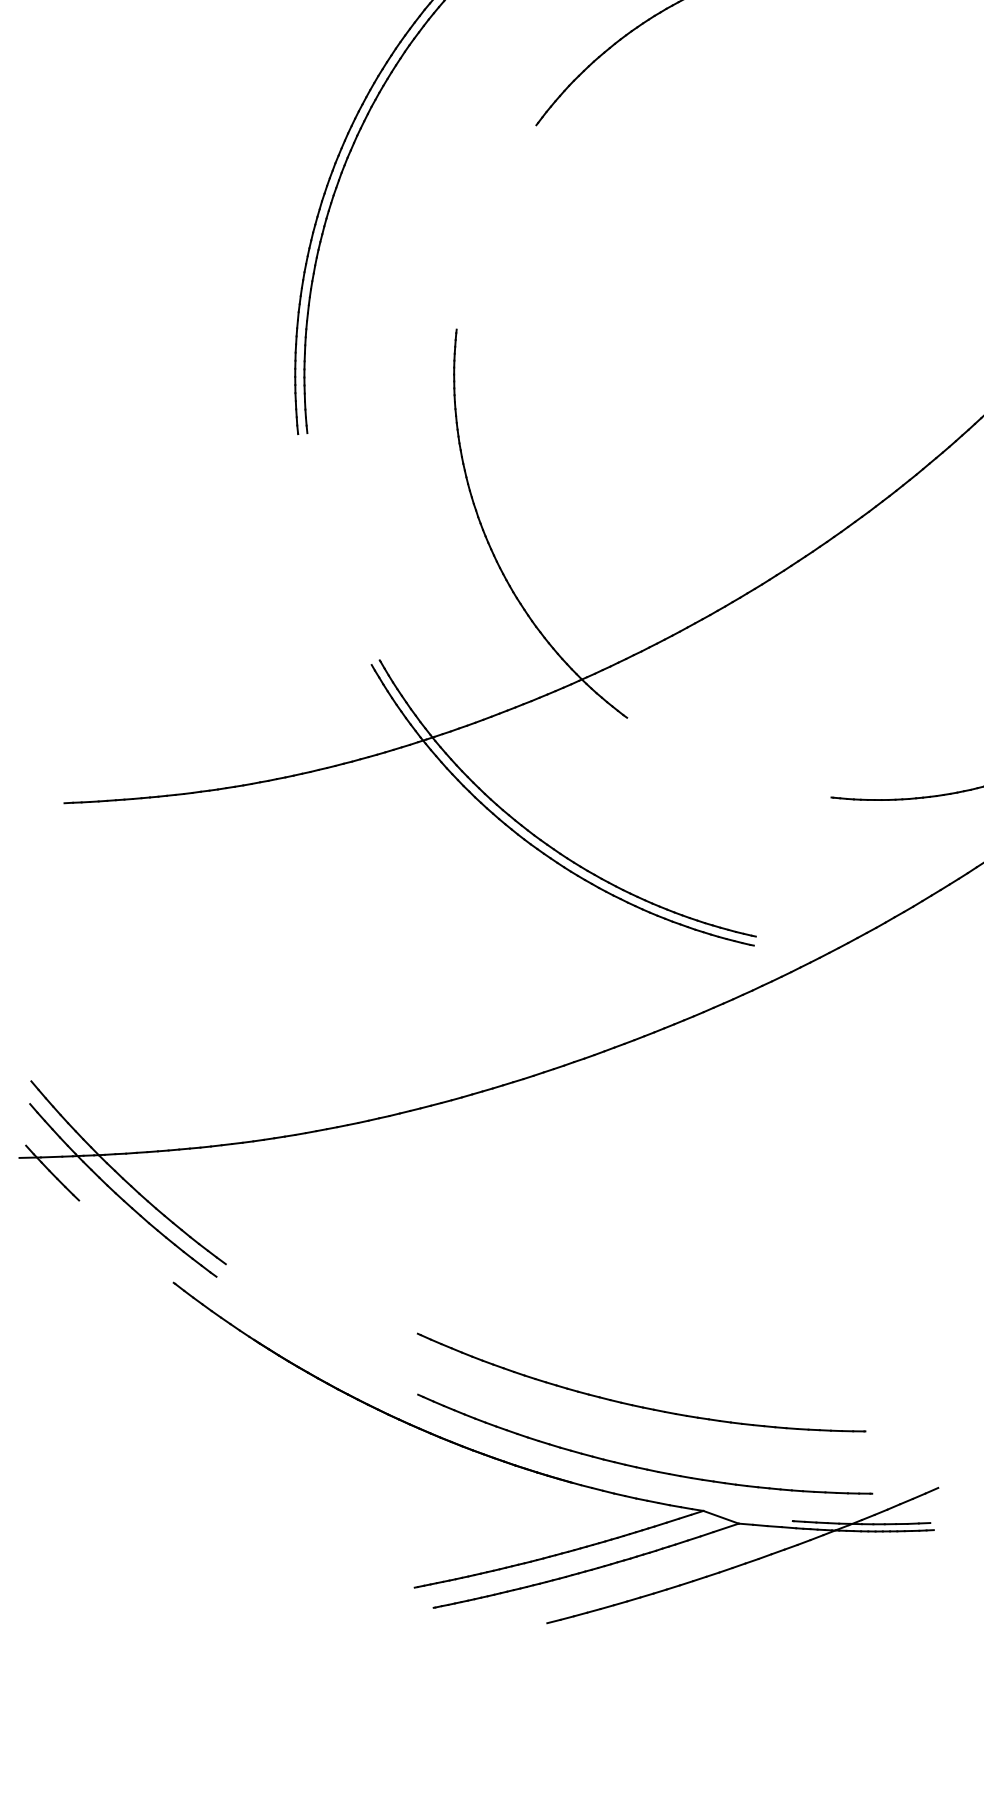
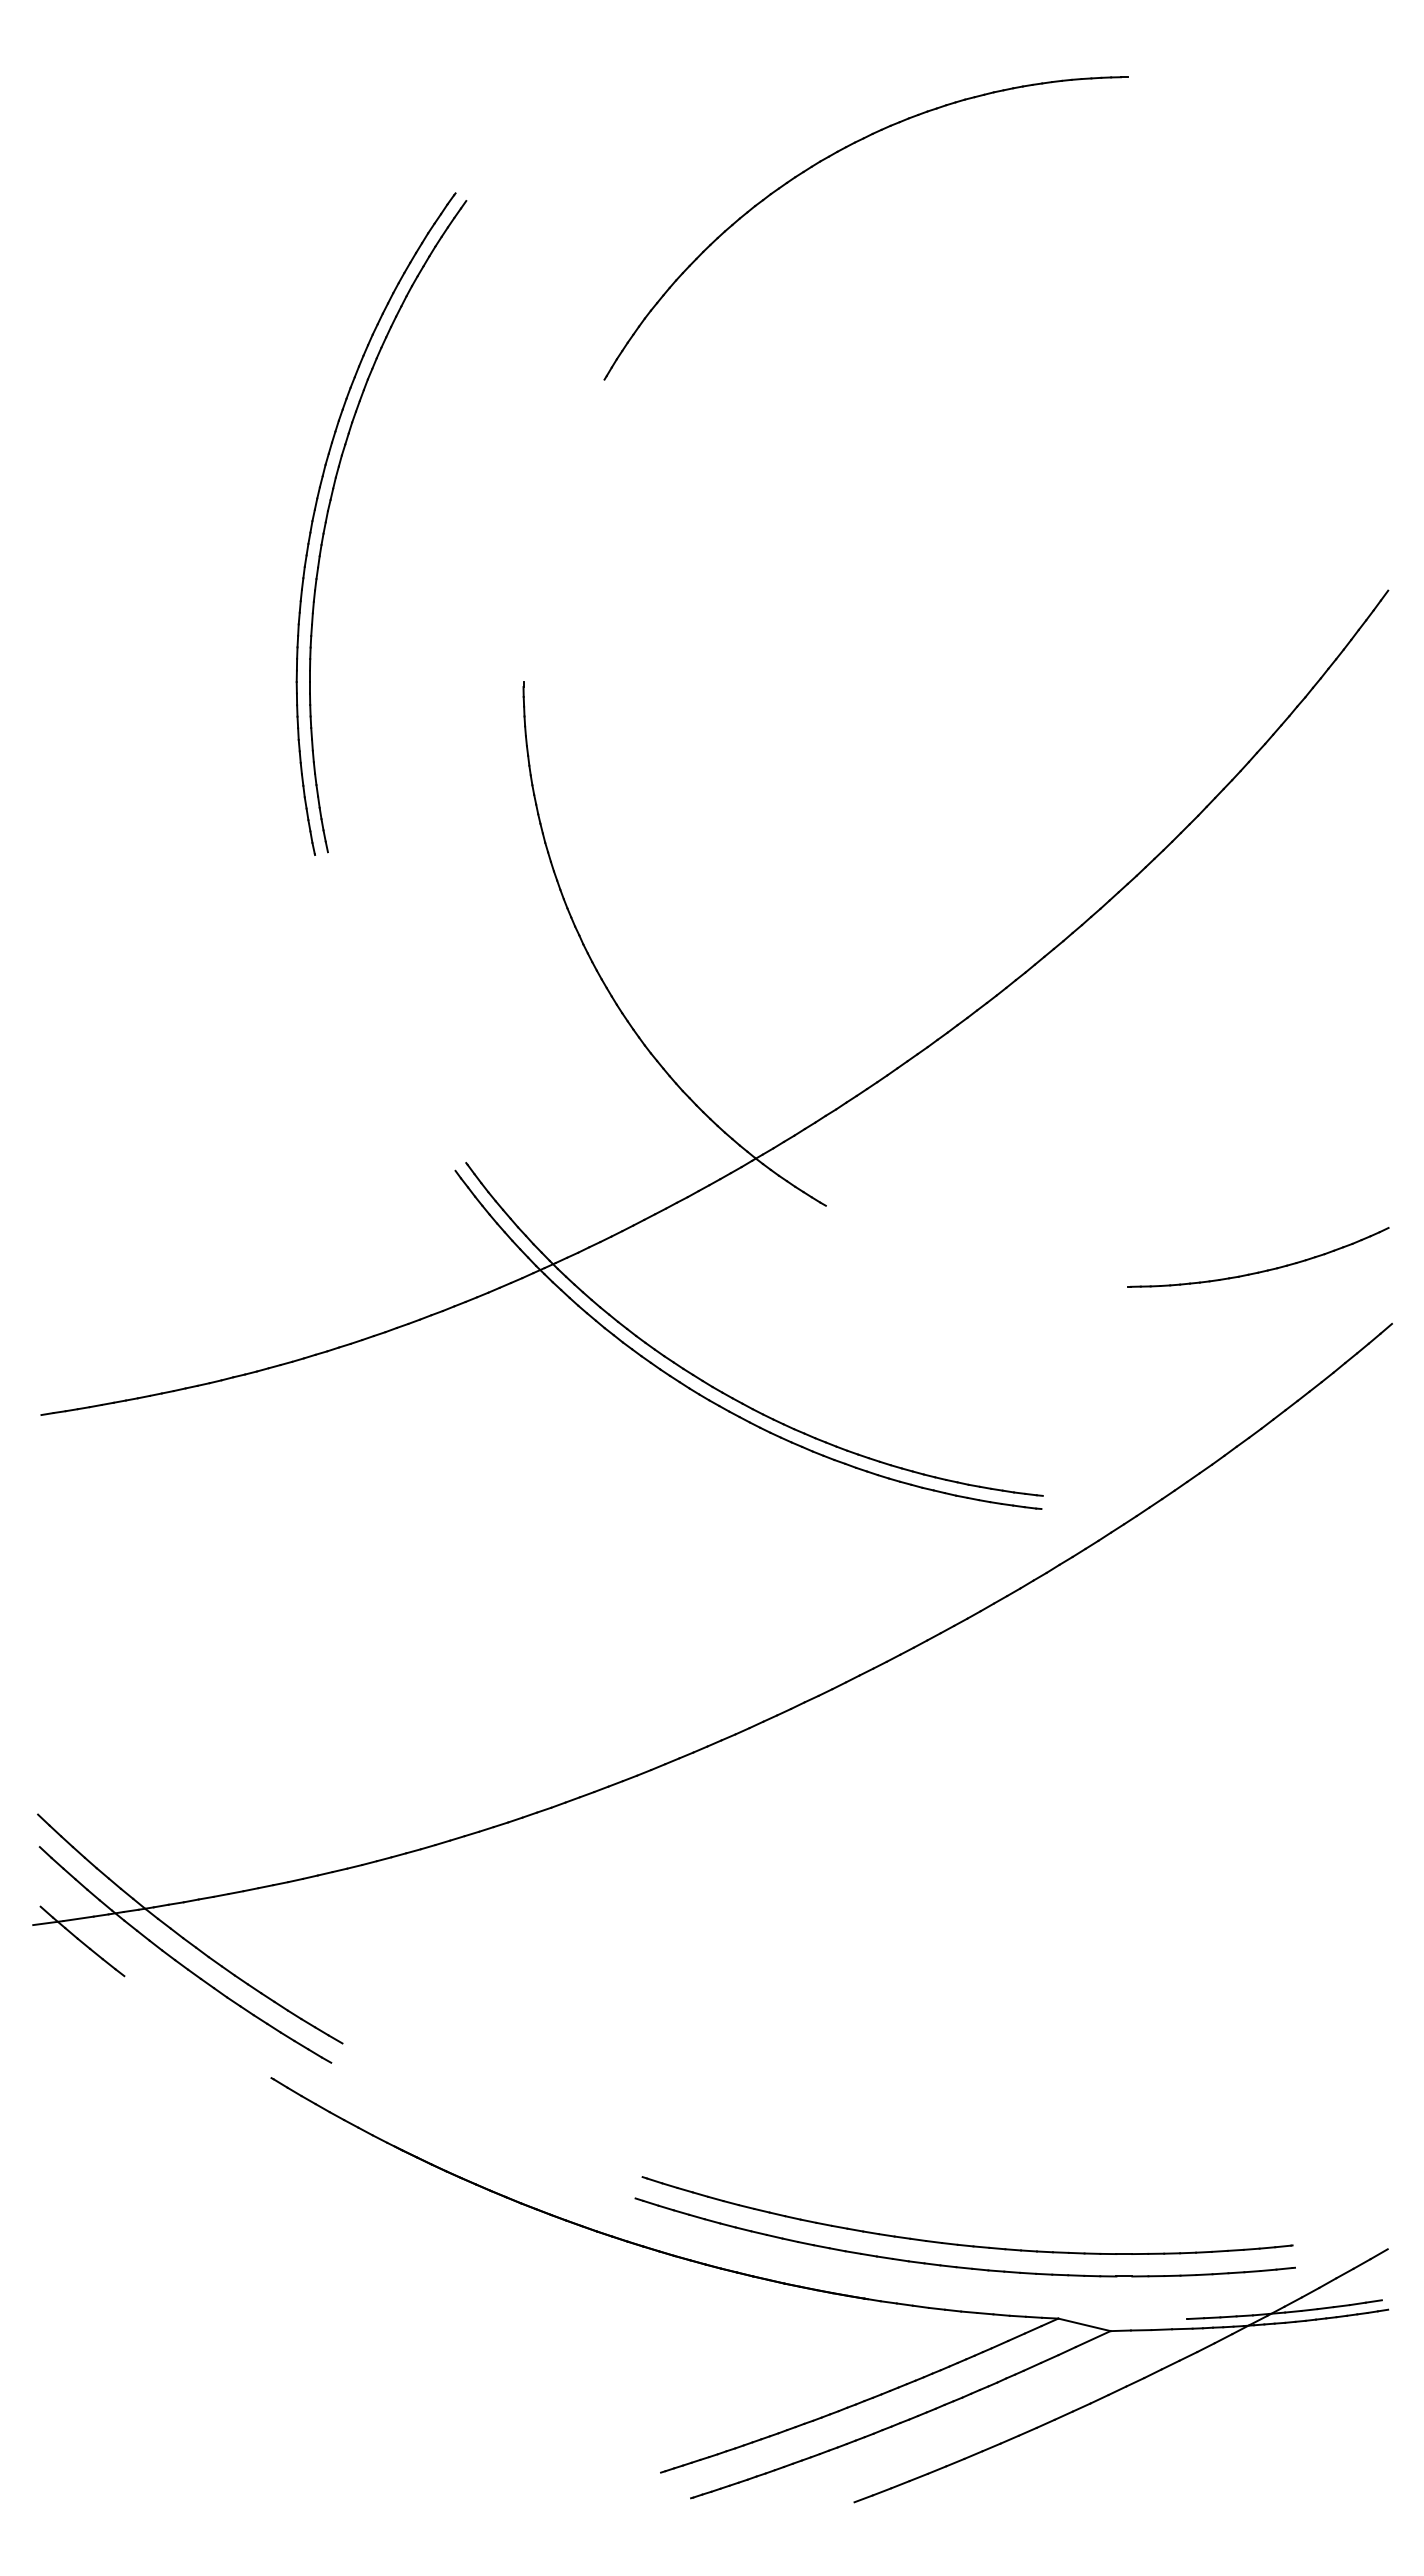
part: (638, 1405) -> (967, 2244), moved

